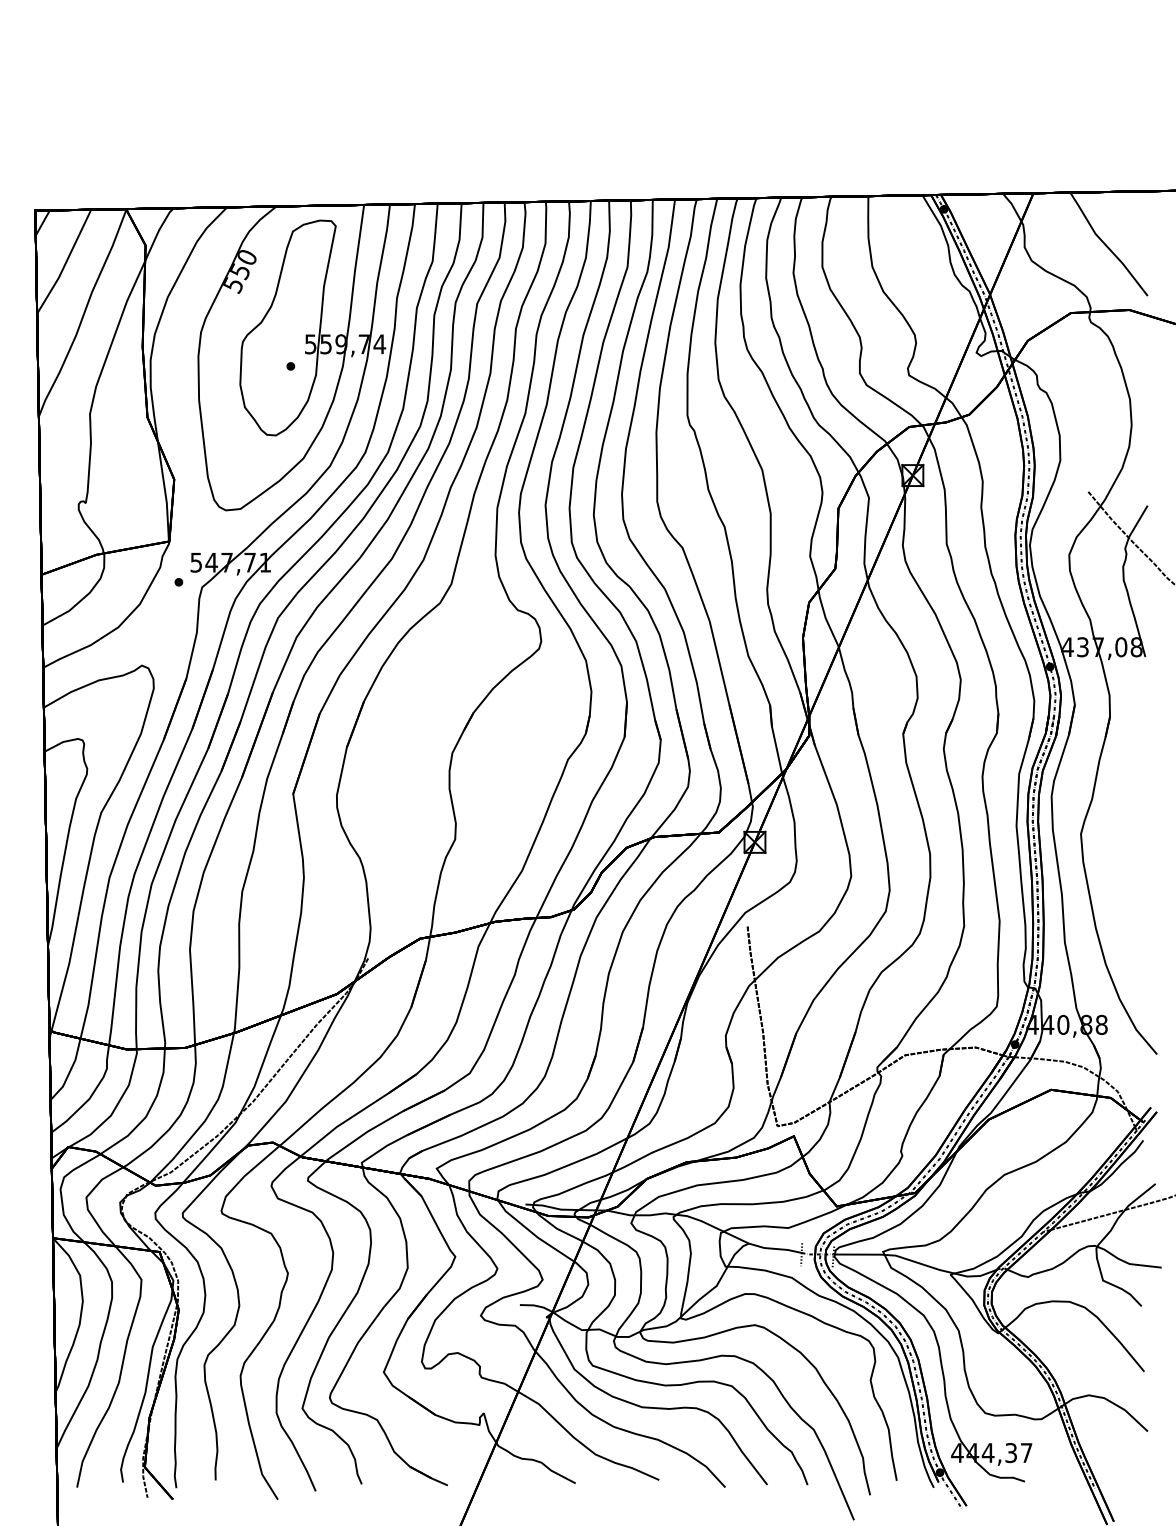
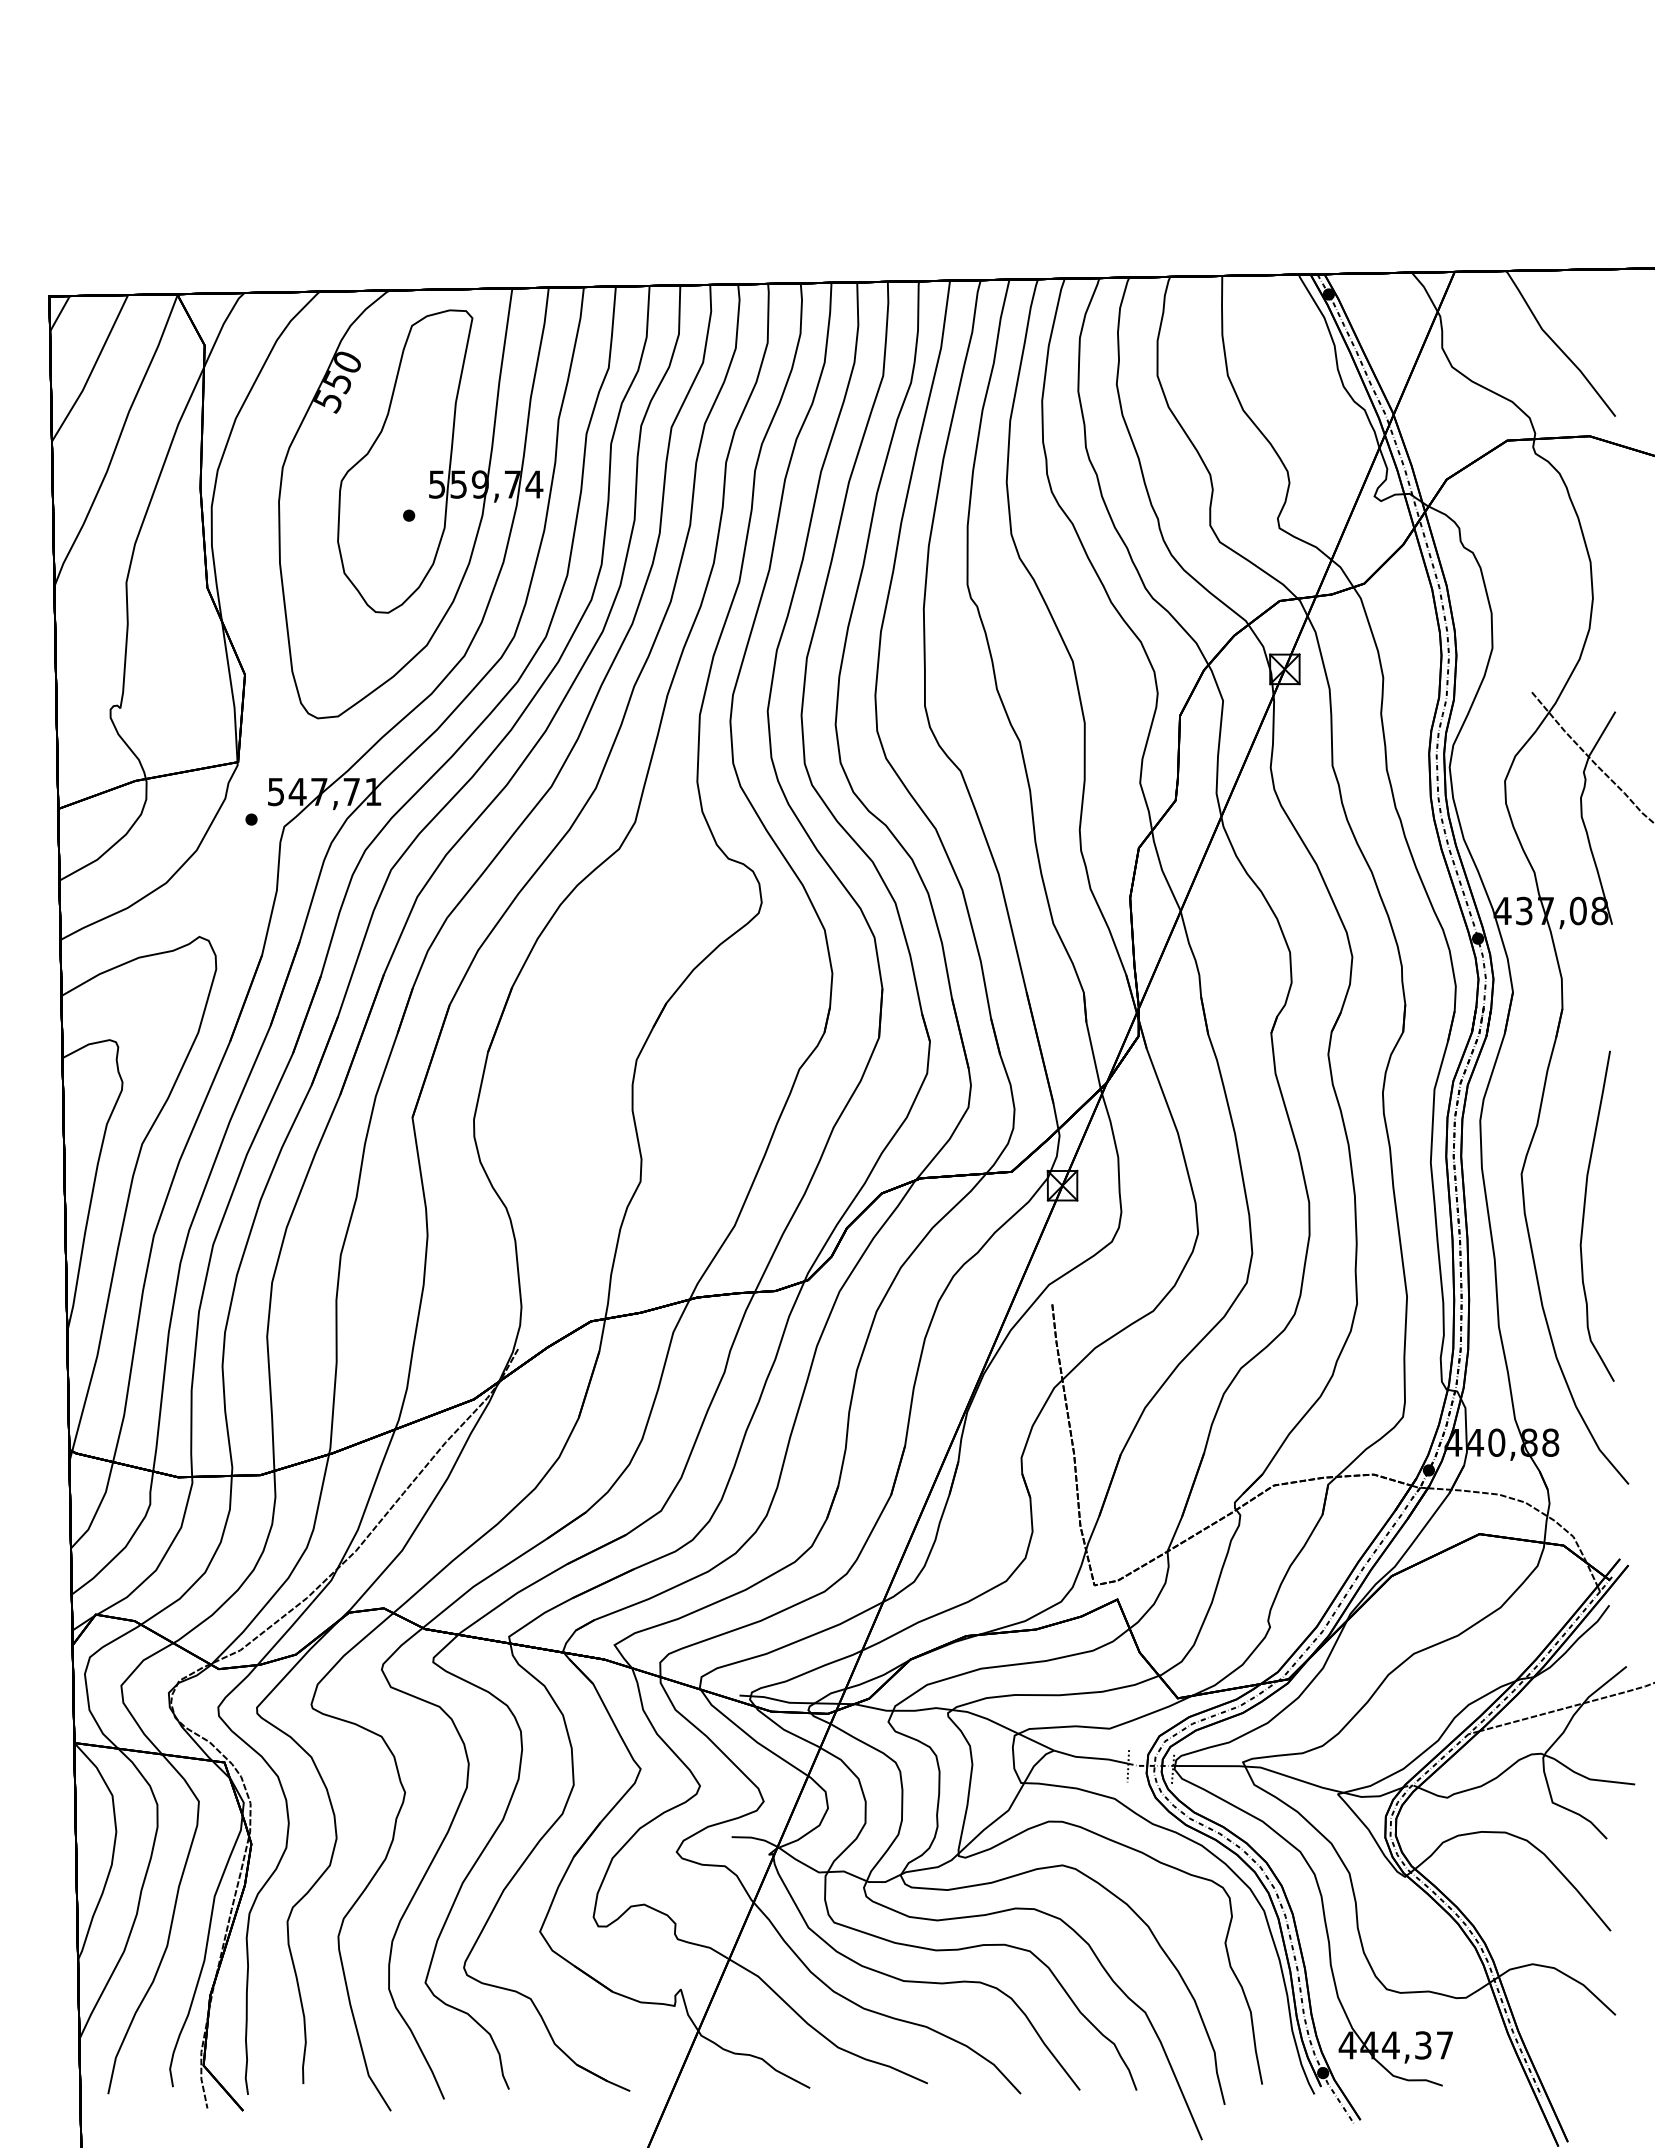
curve: (1125, 863) -> (1584, 1215), added

